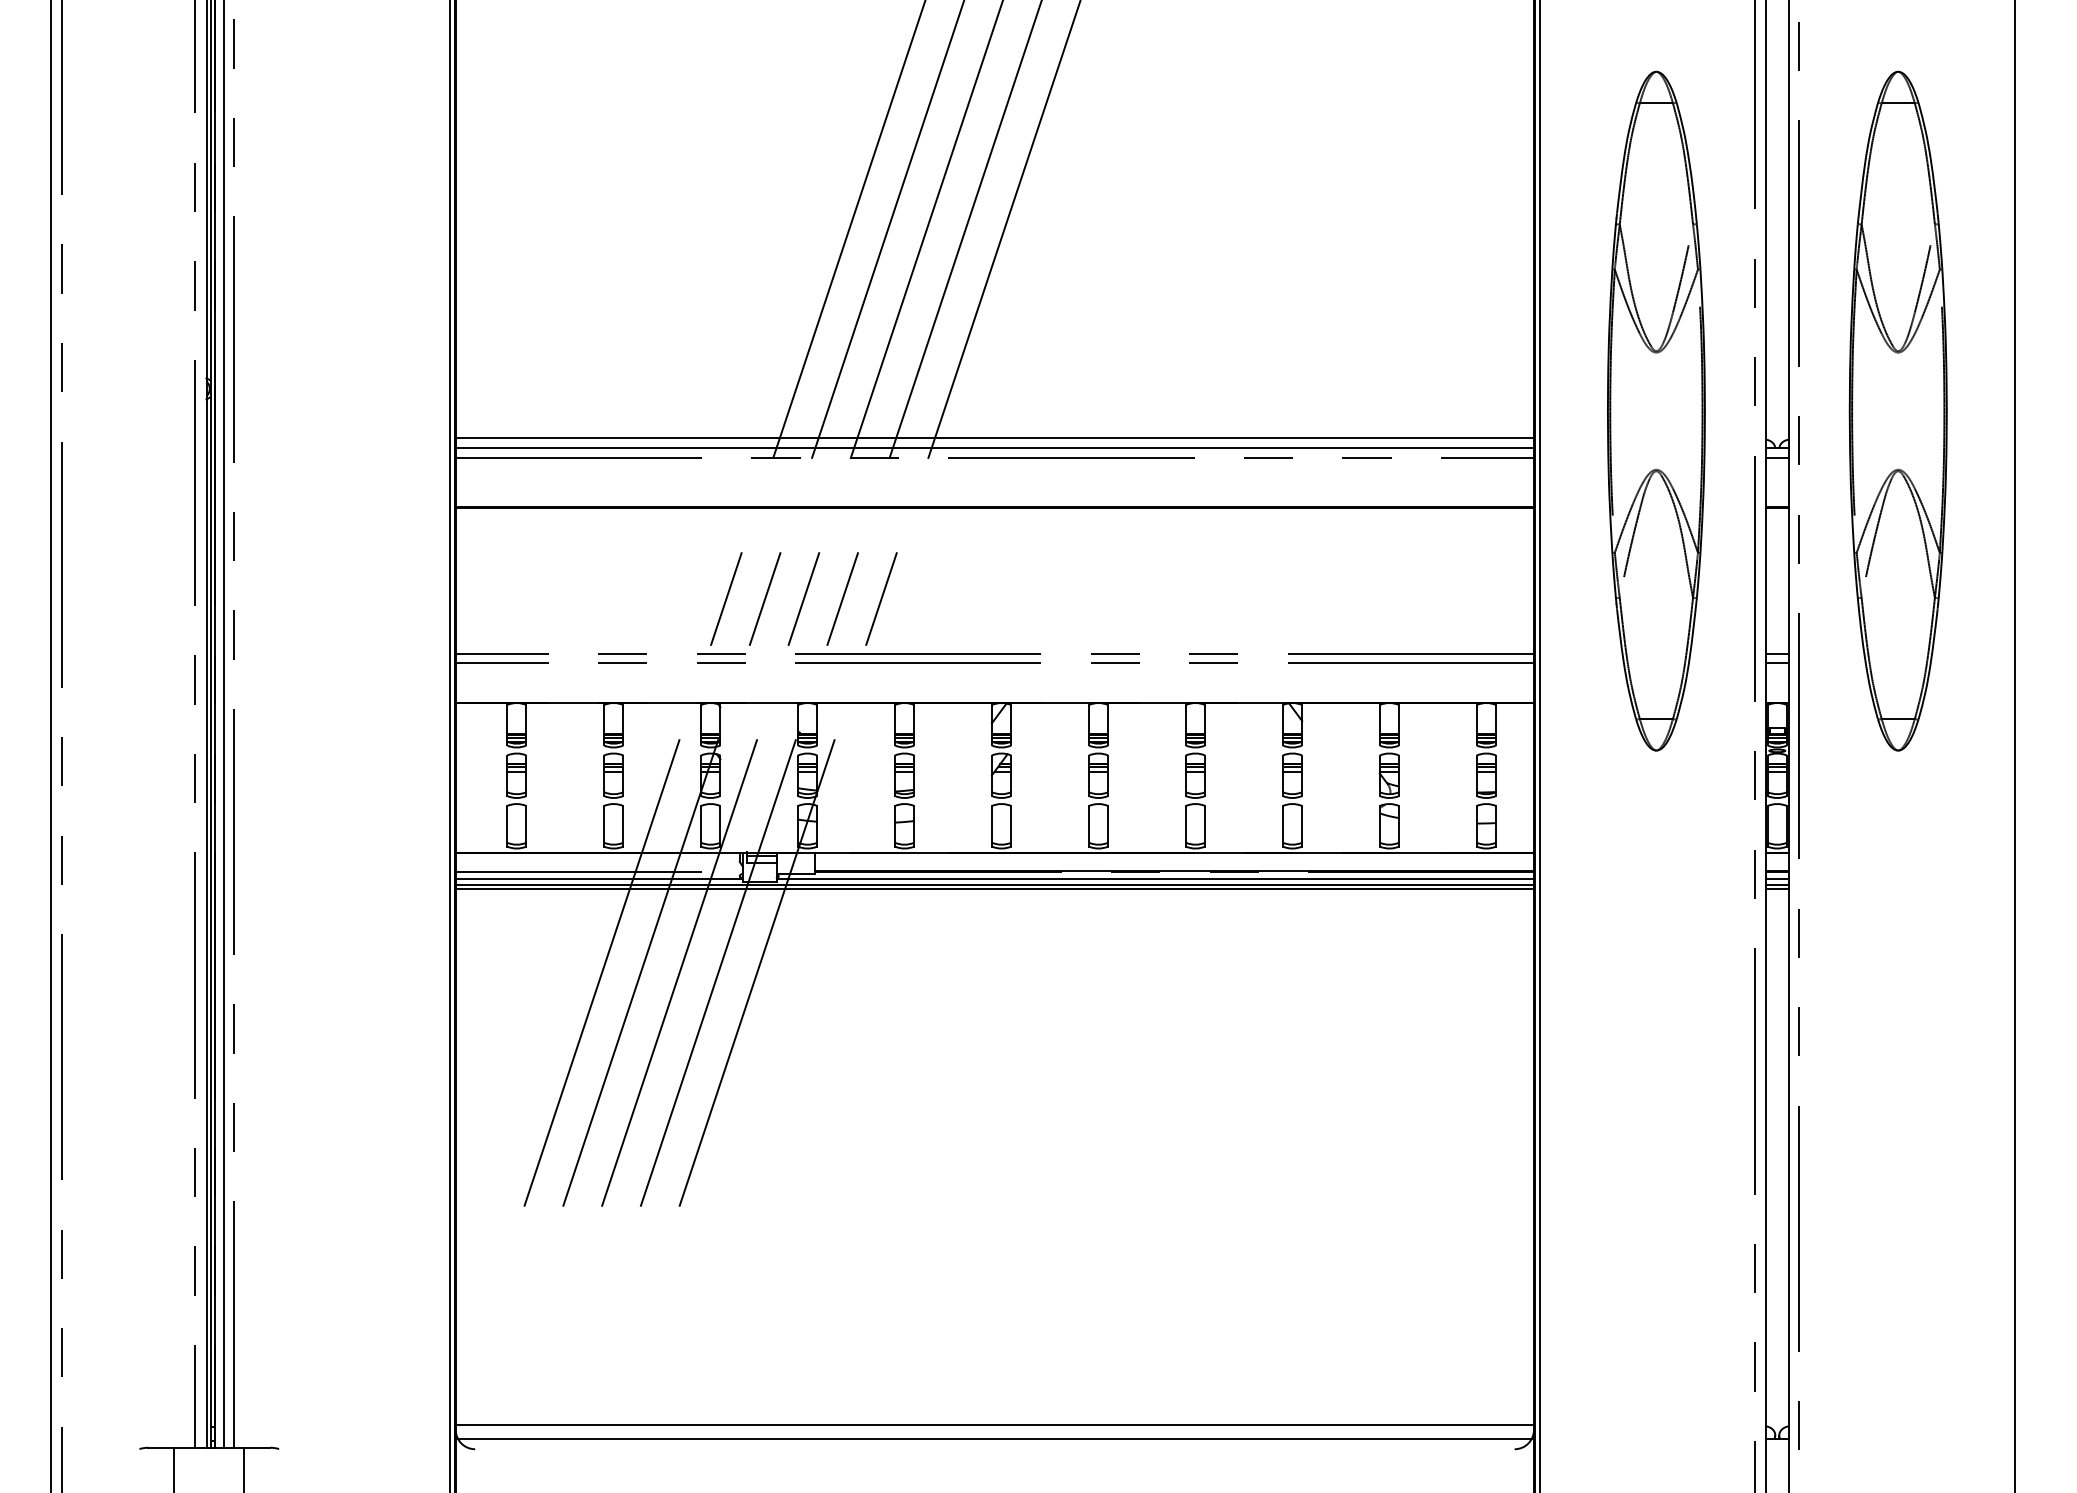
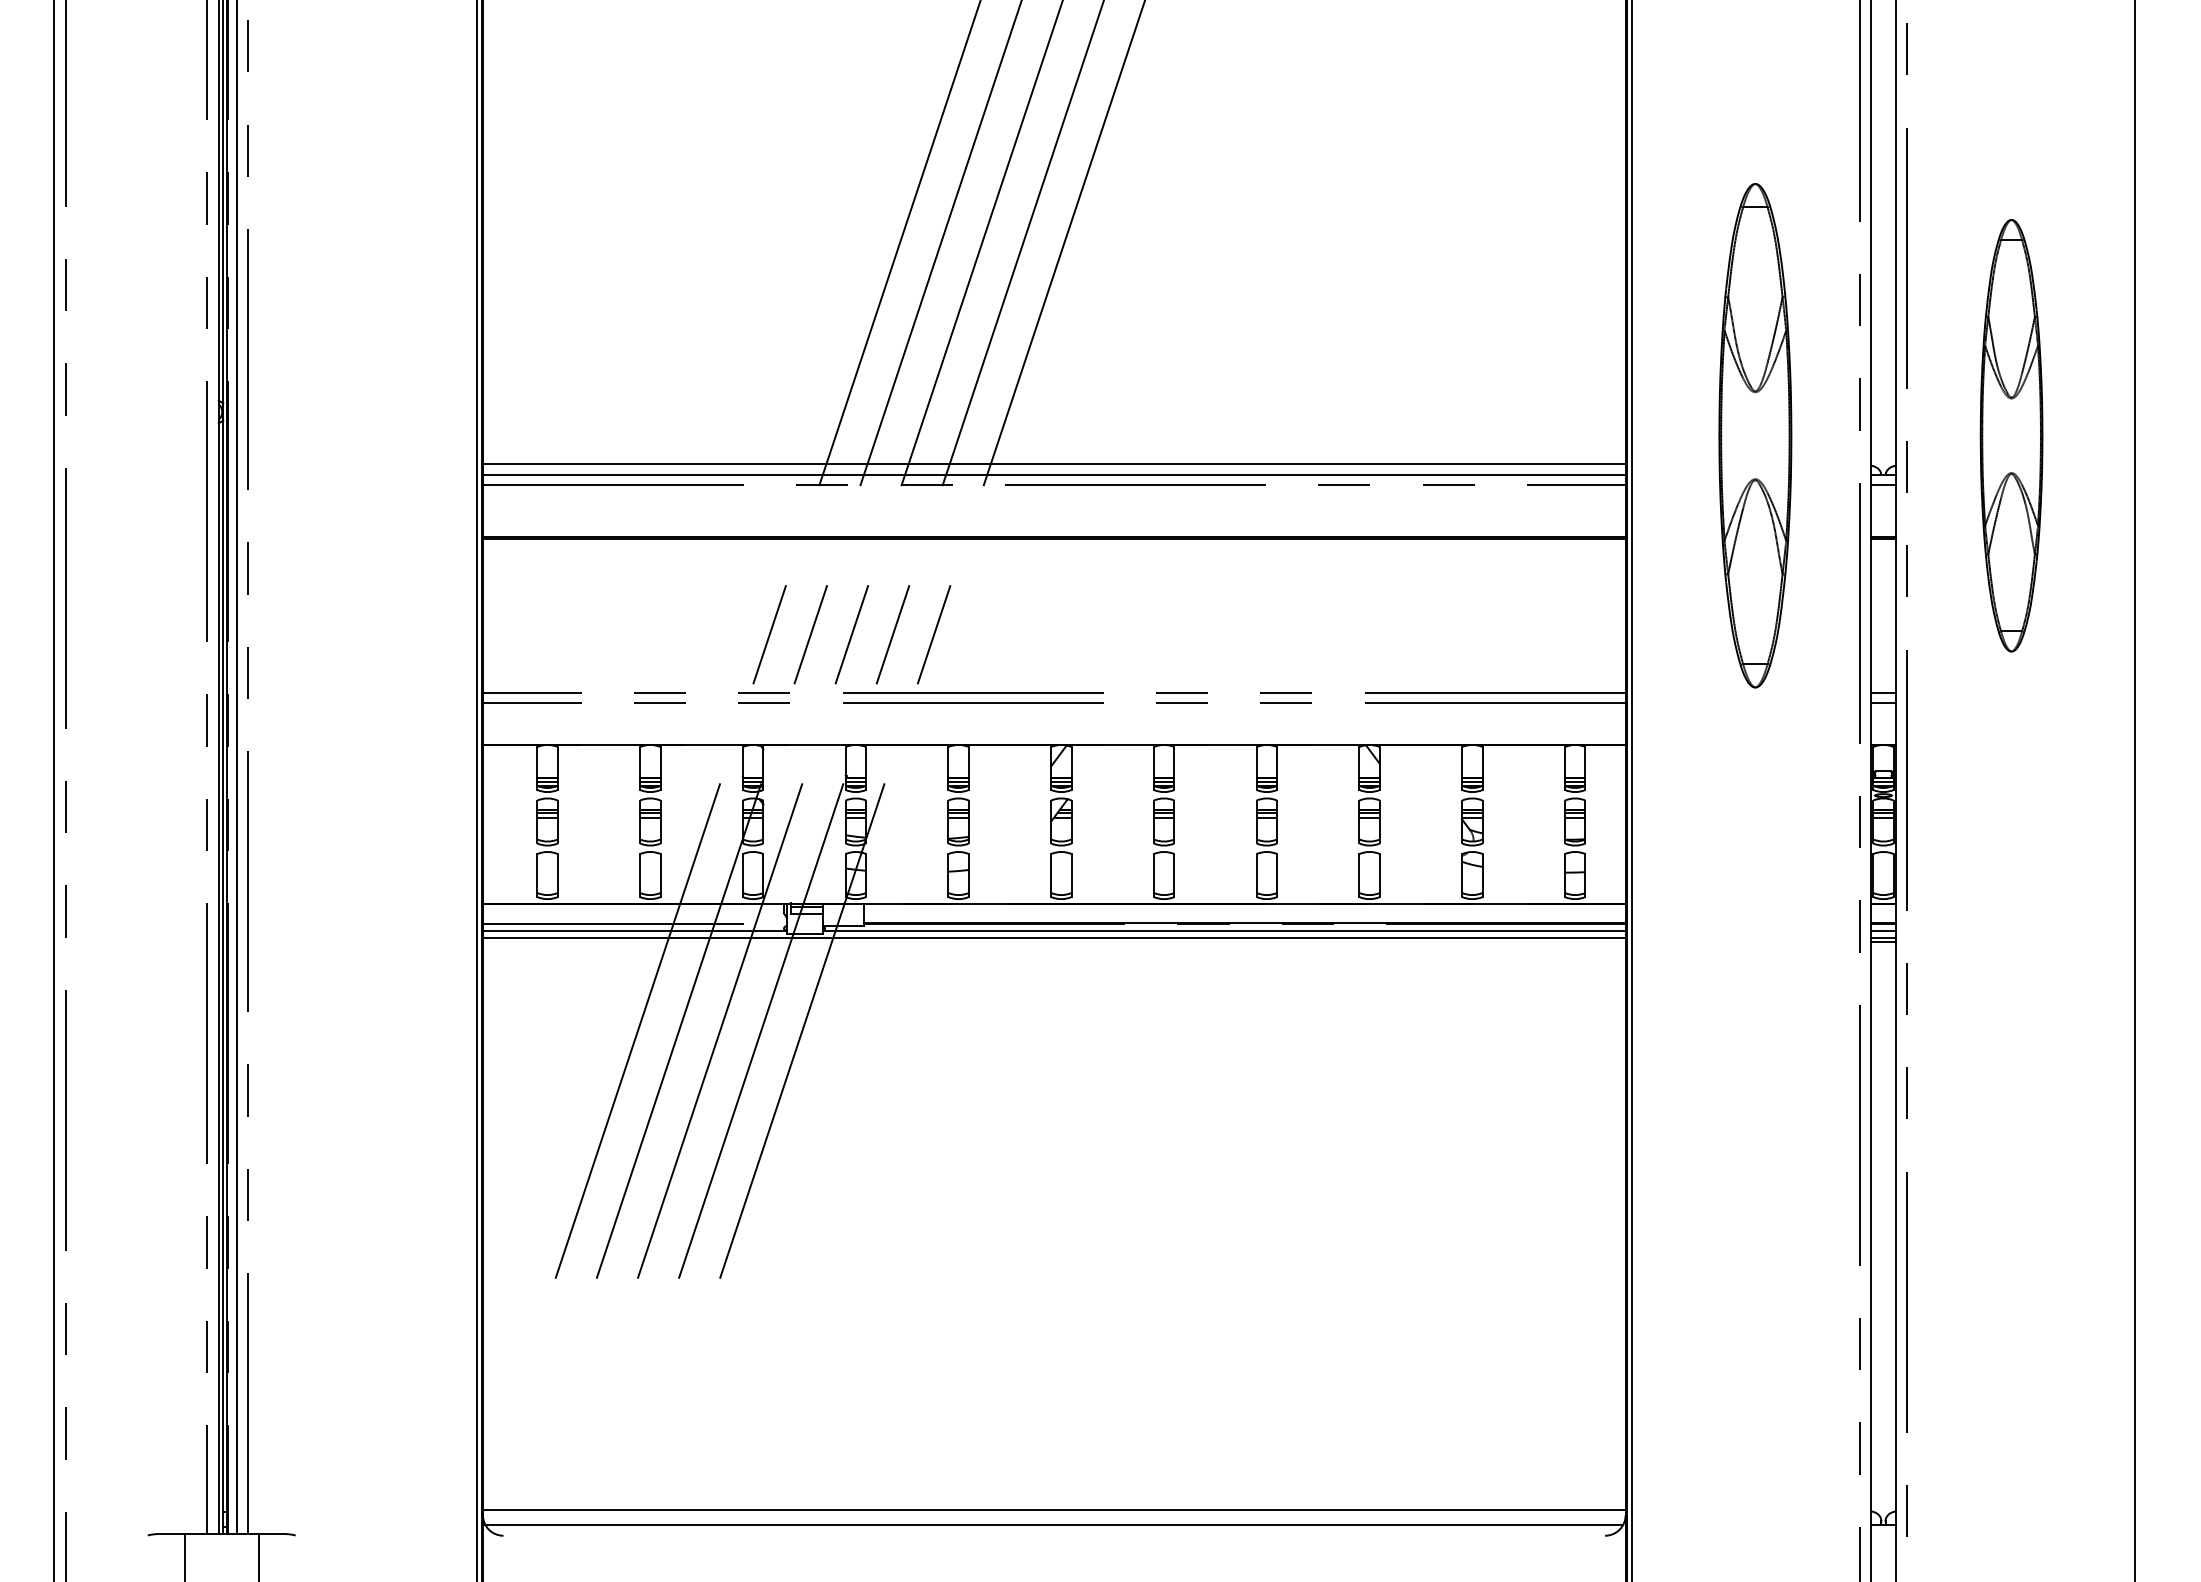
part: (1656, 411) -> (1755, 435), size x0.7
part: (1898, 411) -> (2011, 435), size x0.6
line: (994, 888) -> (1053, 941), removed

